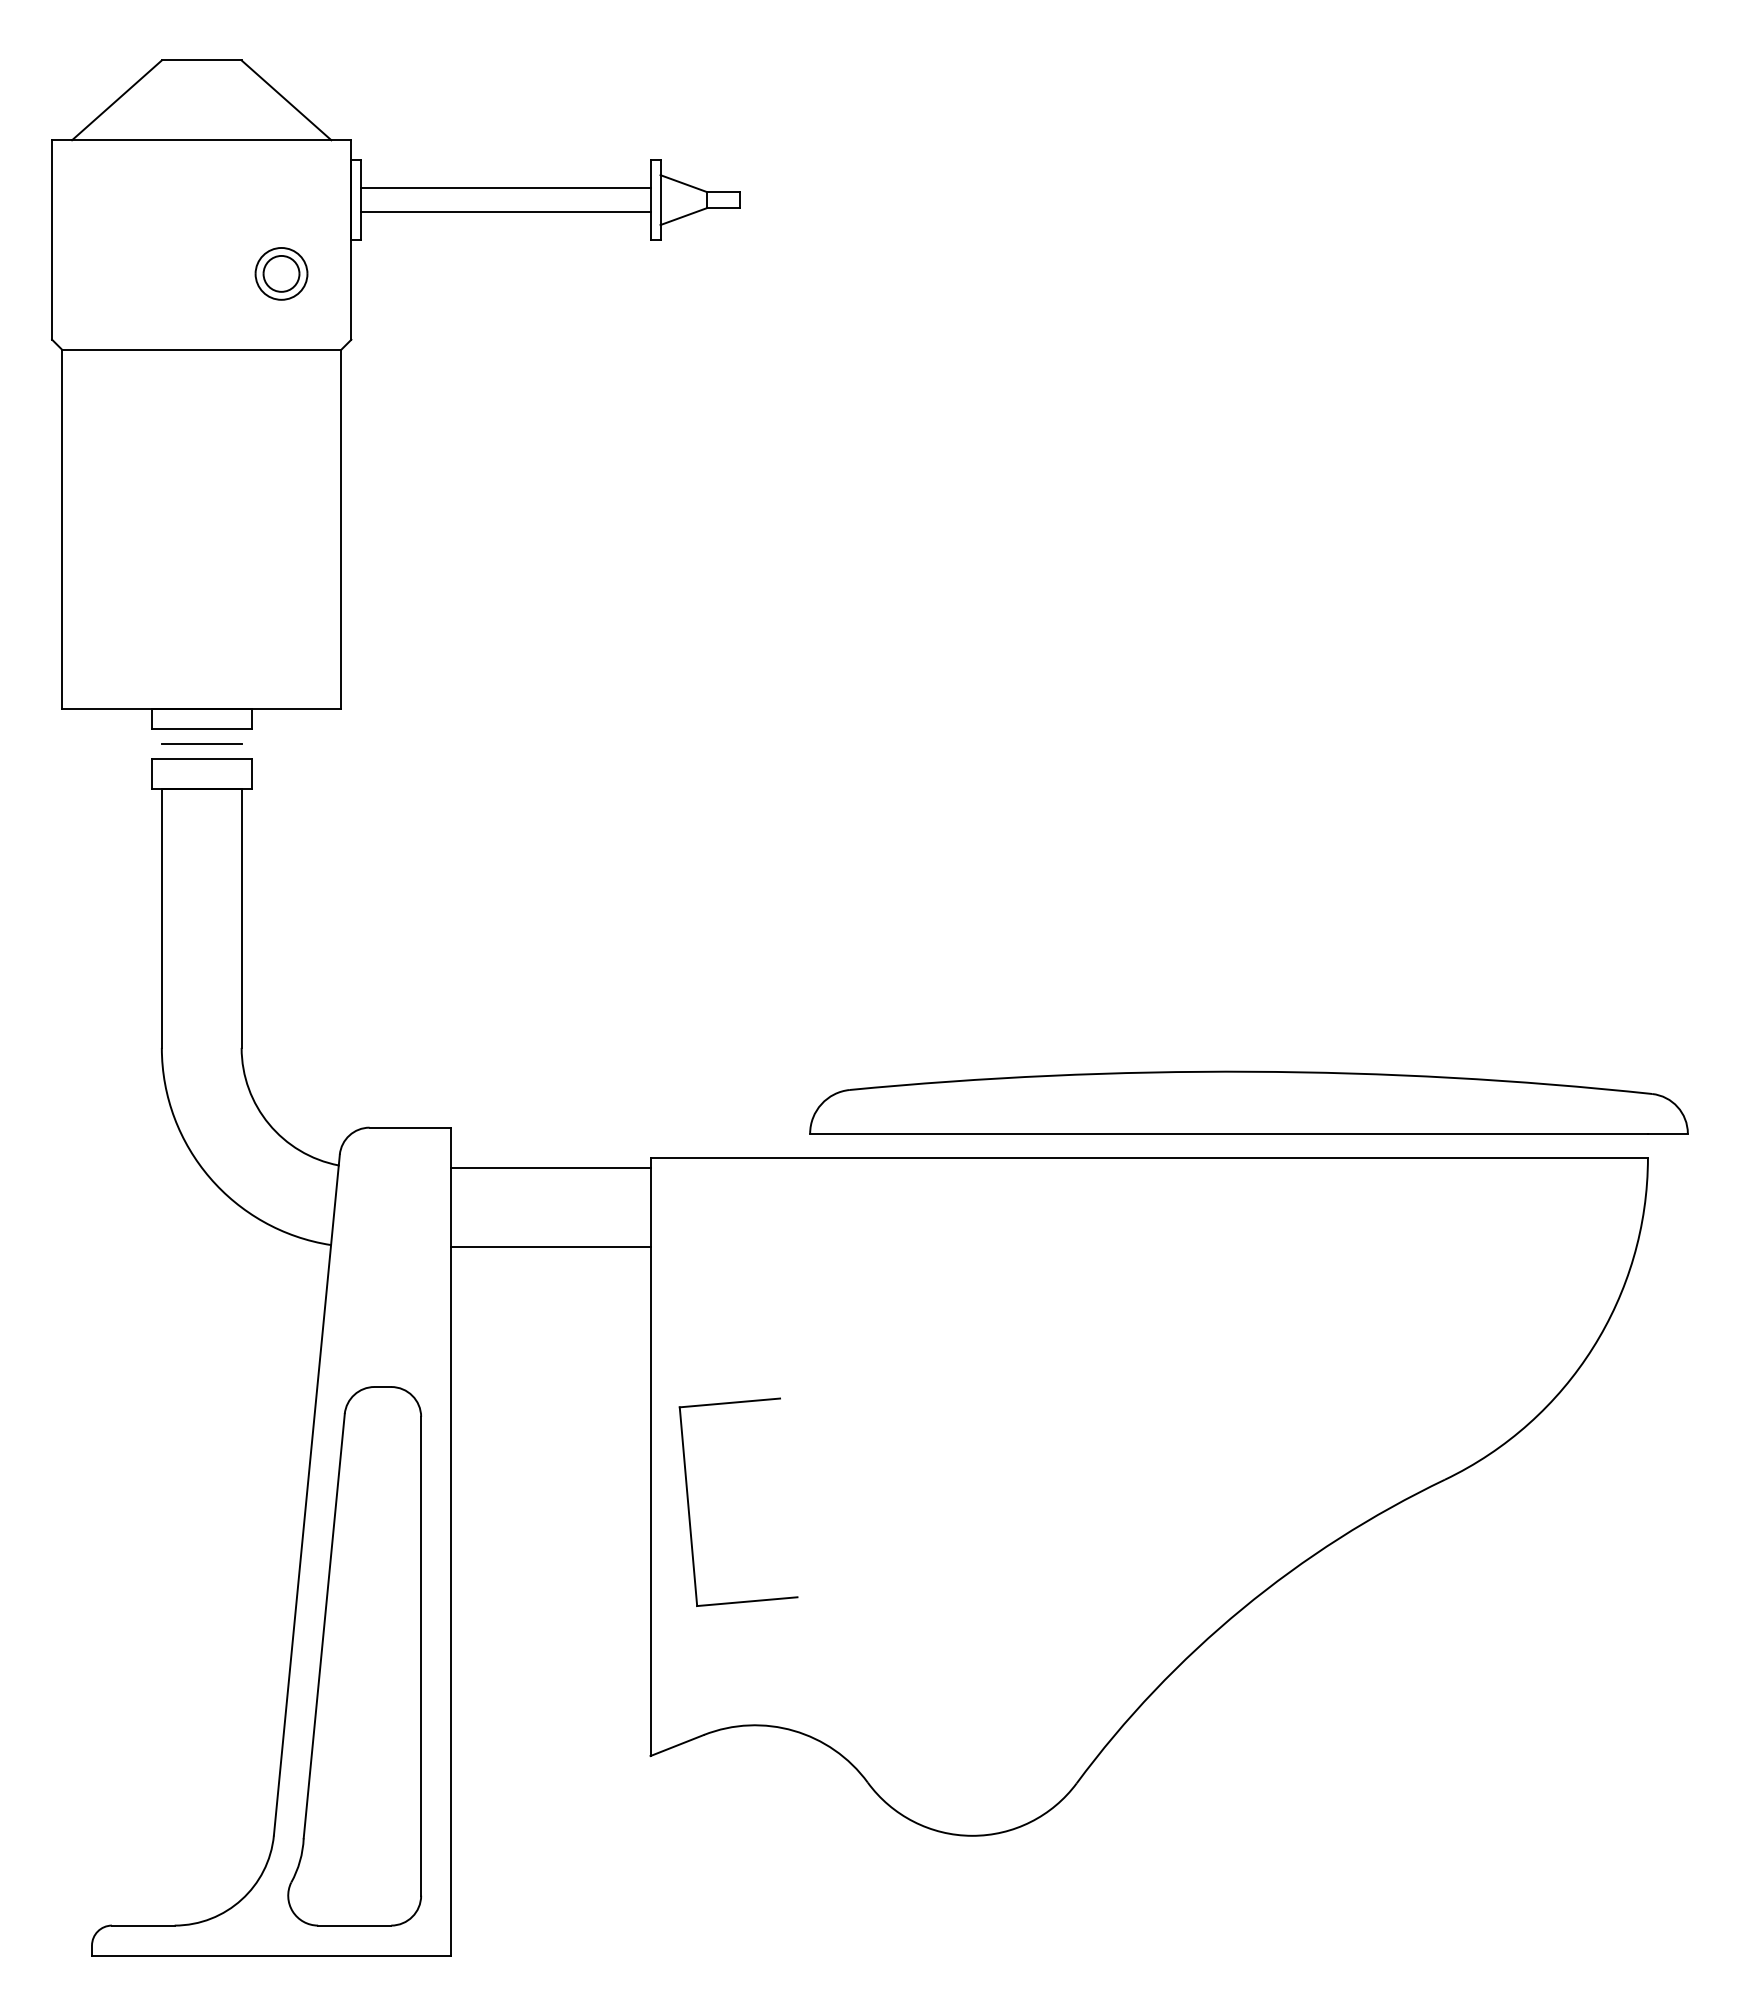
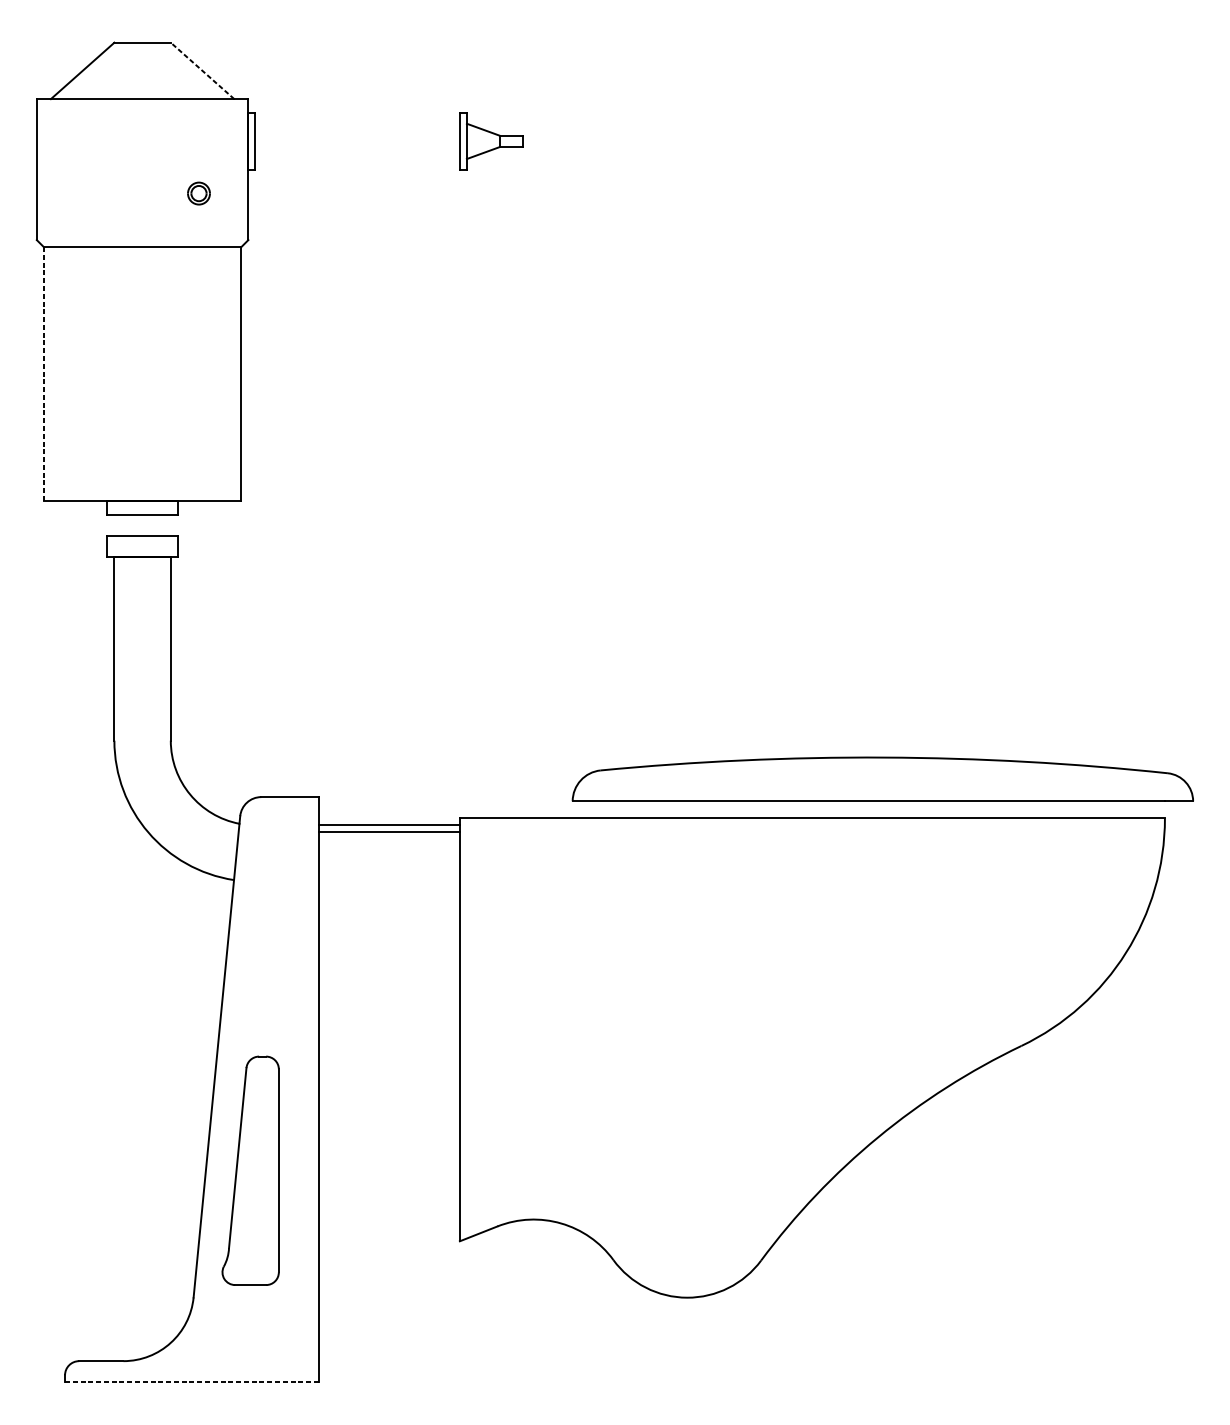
line: (286, 100) -> (202, 70), solid -> dashed
line: (505, 188) -> (357, 133), removed
line: (505, 212) -> (357, 150), removed
part: (281, 273) -> (198, 193), size x0.6
line: (62, 529) -> (44, 374), solid -> dashed
line: (201, 743) -> (142, 525), removed
line: (550, 1247) -> (389, 831), moved
part: (689, 1503) -> (487, 1062), removed
part: (354, 1656) -> (250, 1170), size x0.6
line: (271, 1955) -> (191, 1382), solid -> dashed

